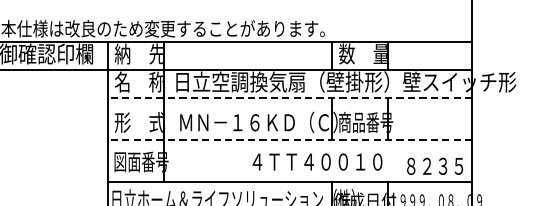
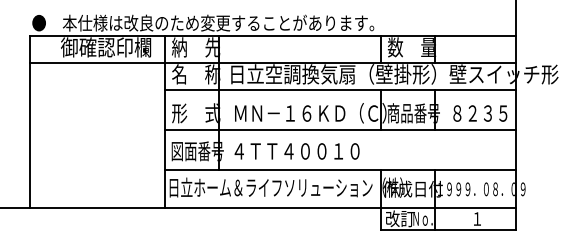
line: (289, 97) -> (340, 89), dashed -> solid
line: (289, 139) -> (340, 129), dashed -> solid
text: (316, 162) -> (296, 151), moved
text: (435, 166) -> (480, 113), moved

